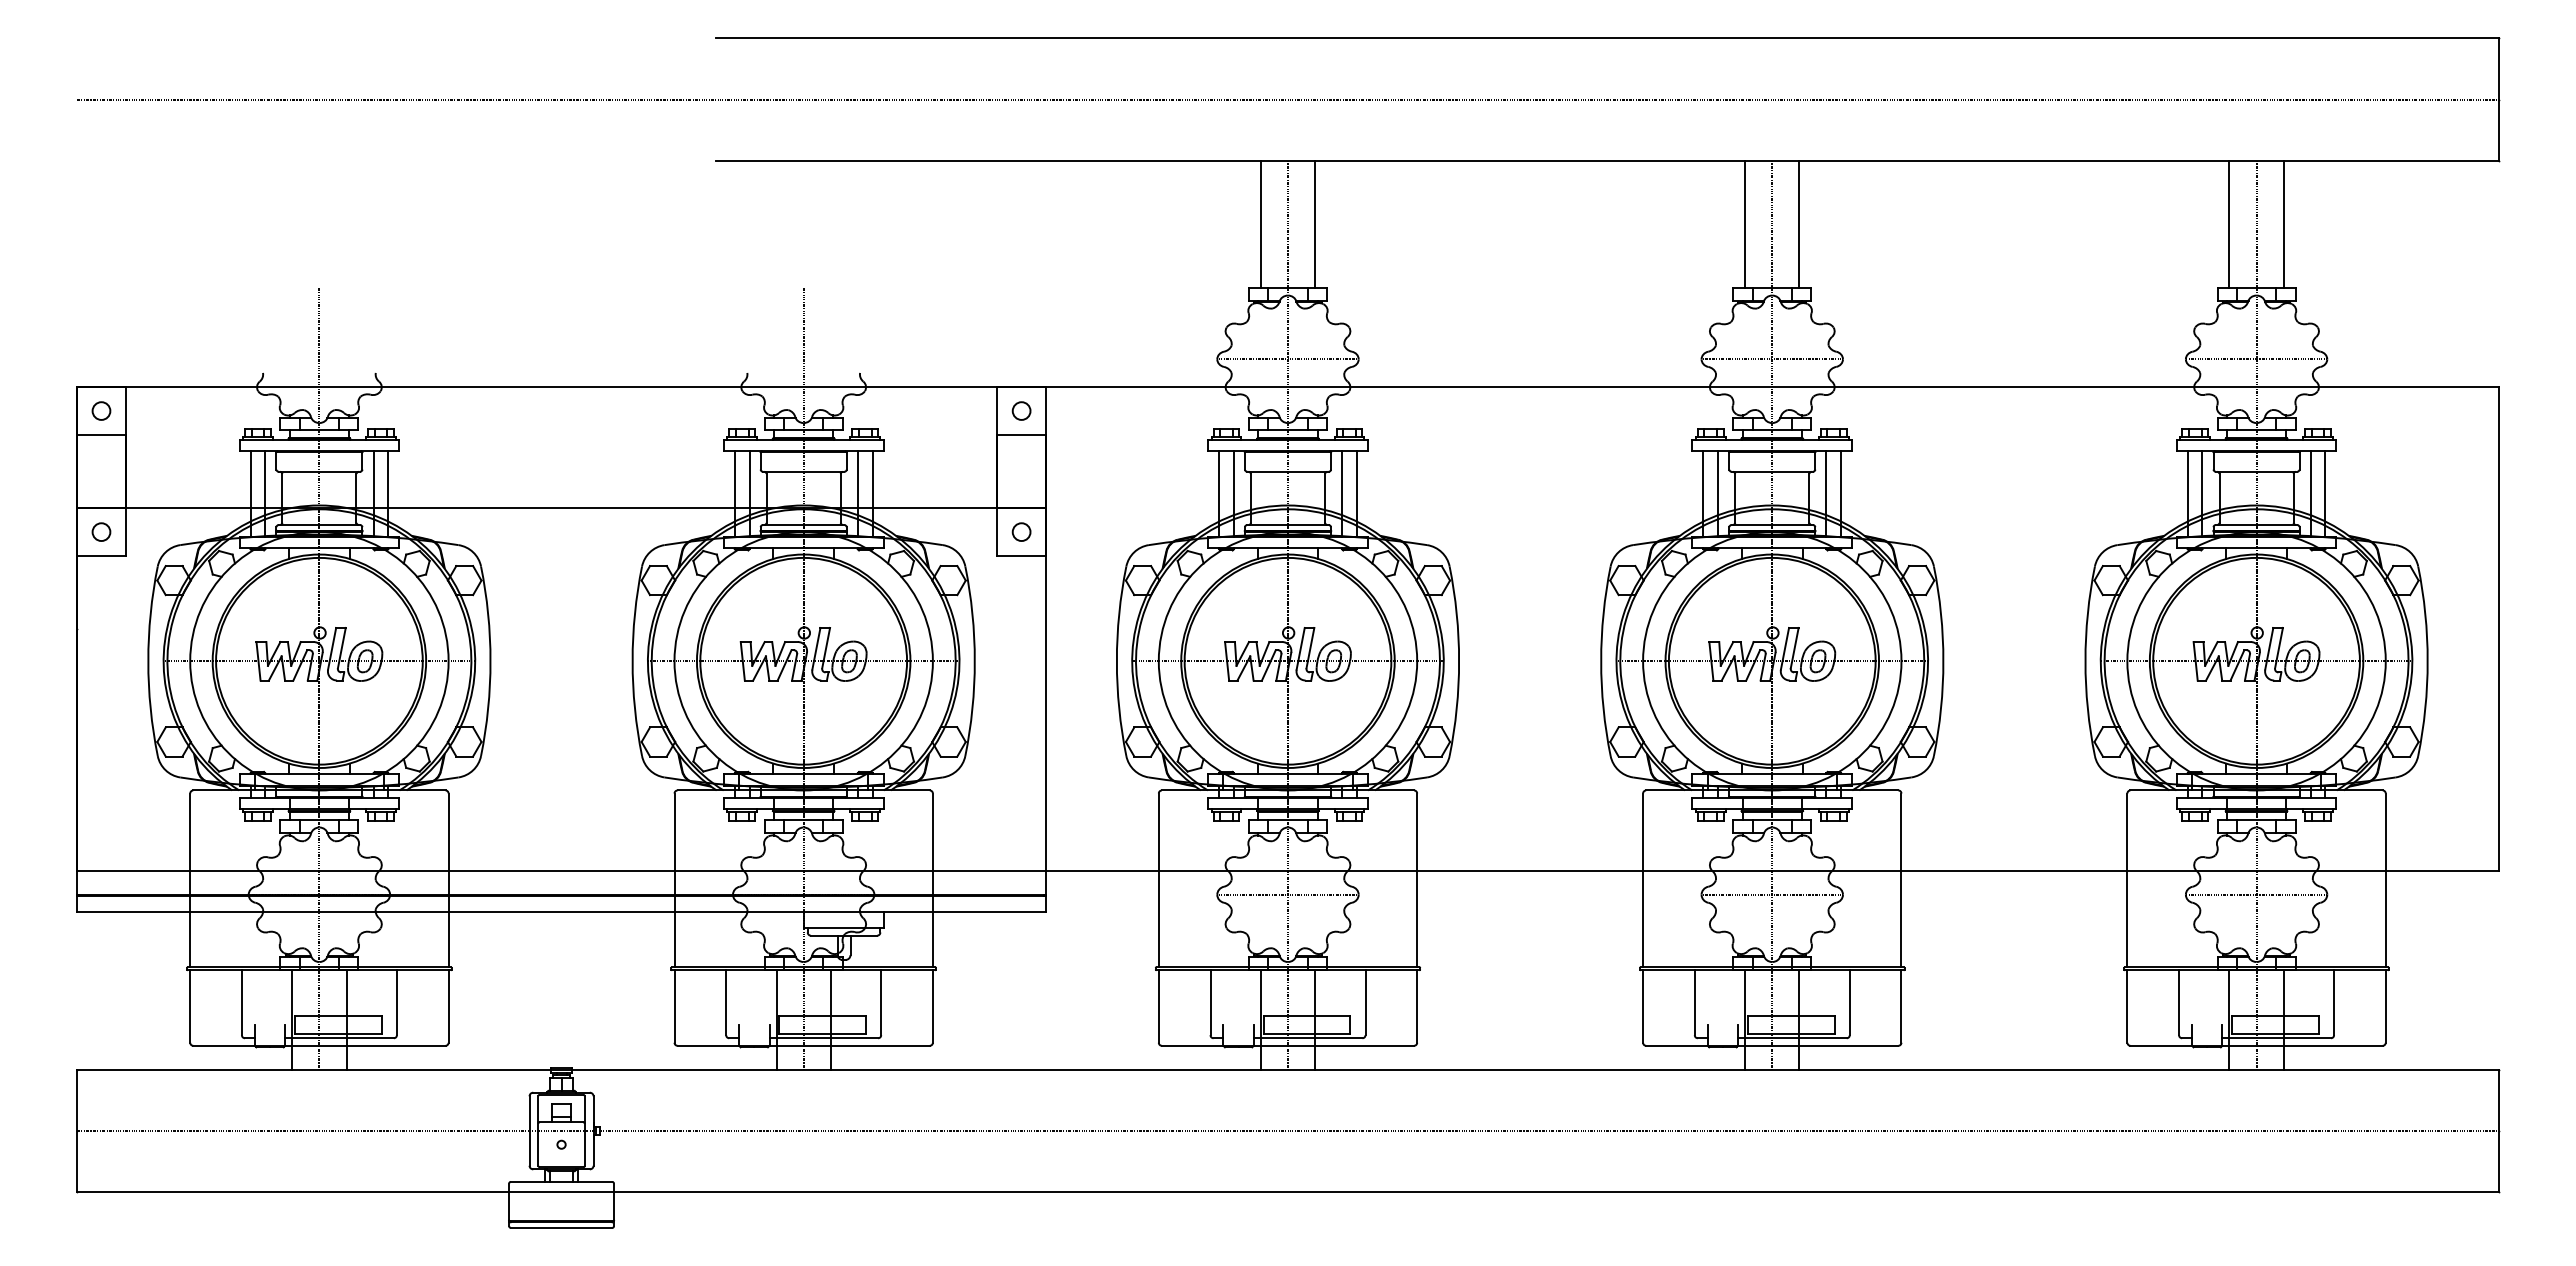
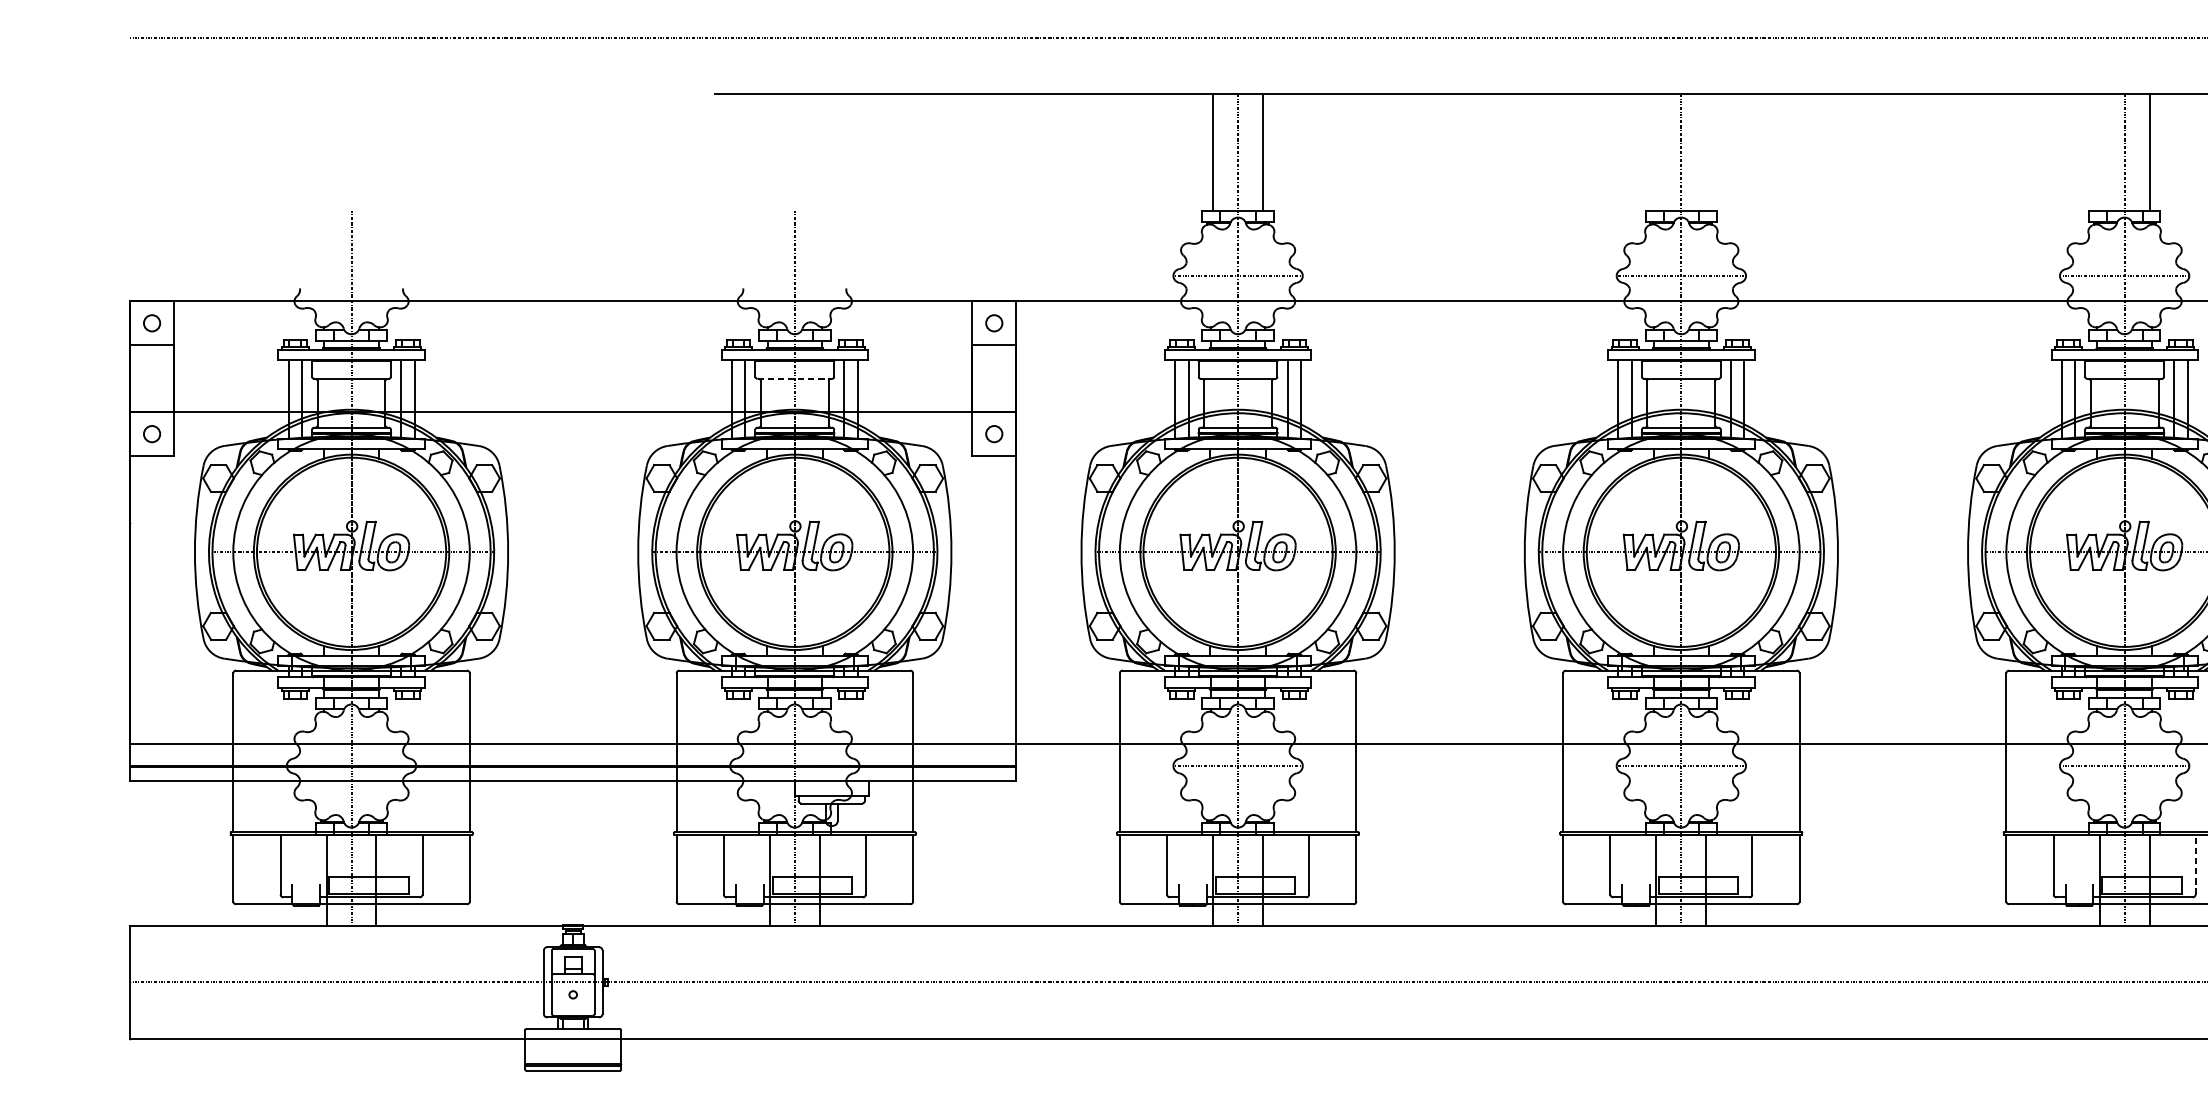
line: (1745, 224) -> (1656, 152), removed
line: (1799, 224) -> (1706, 152), removed
line: (2229, 224) -> (2099, 152), removed
line: (803, 471) -> (794, 378), solid -> dashed
line: (2334, 1002) -> (2195, 864), solid -> dashed

